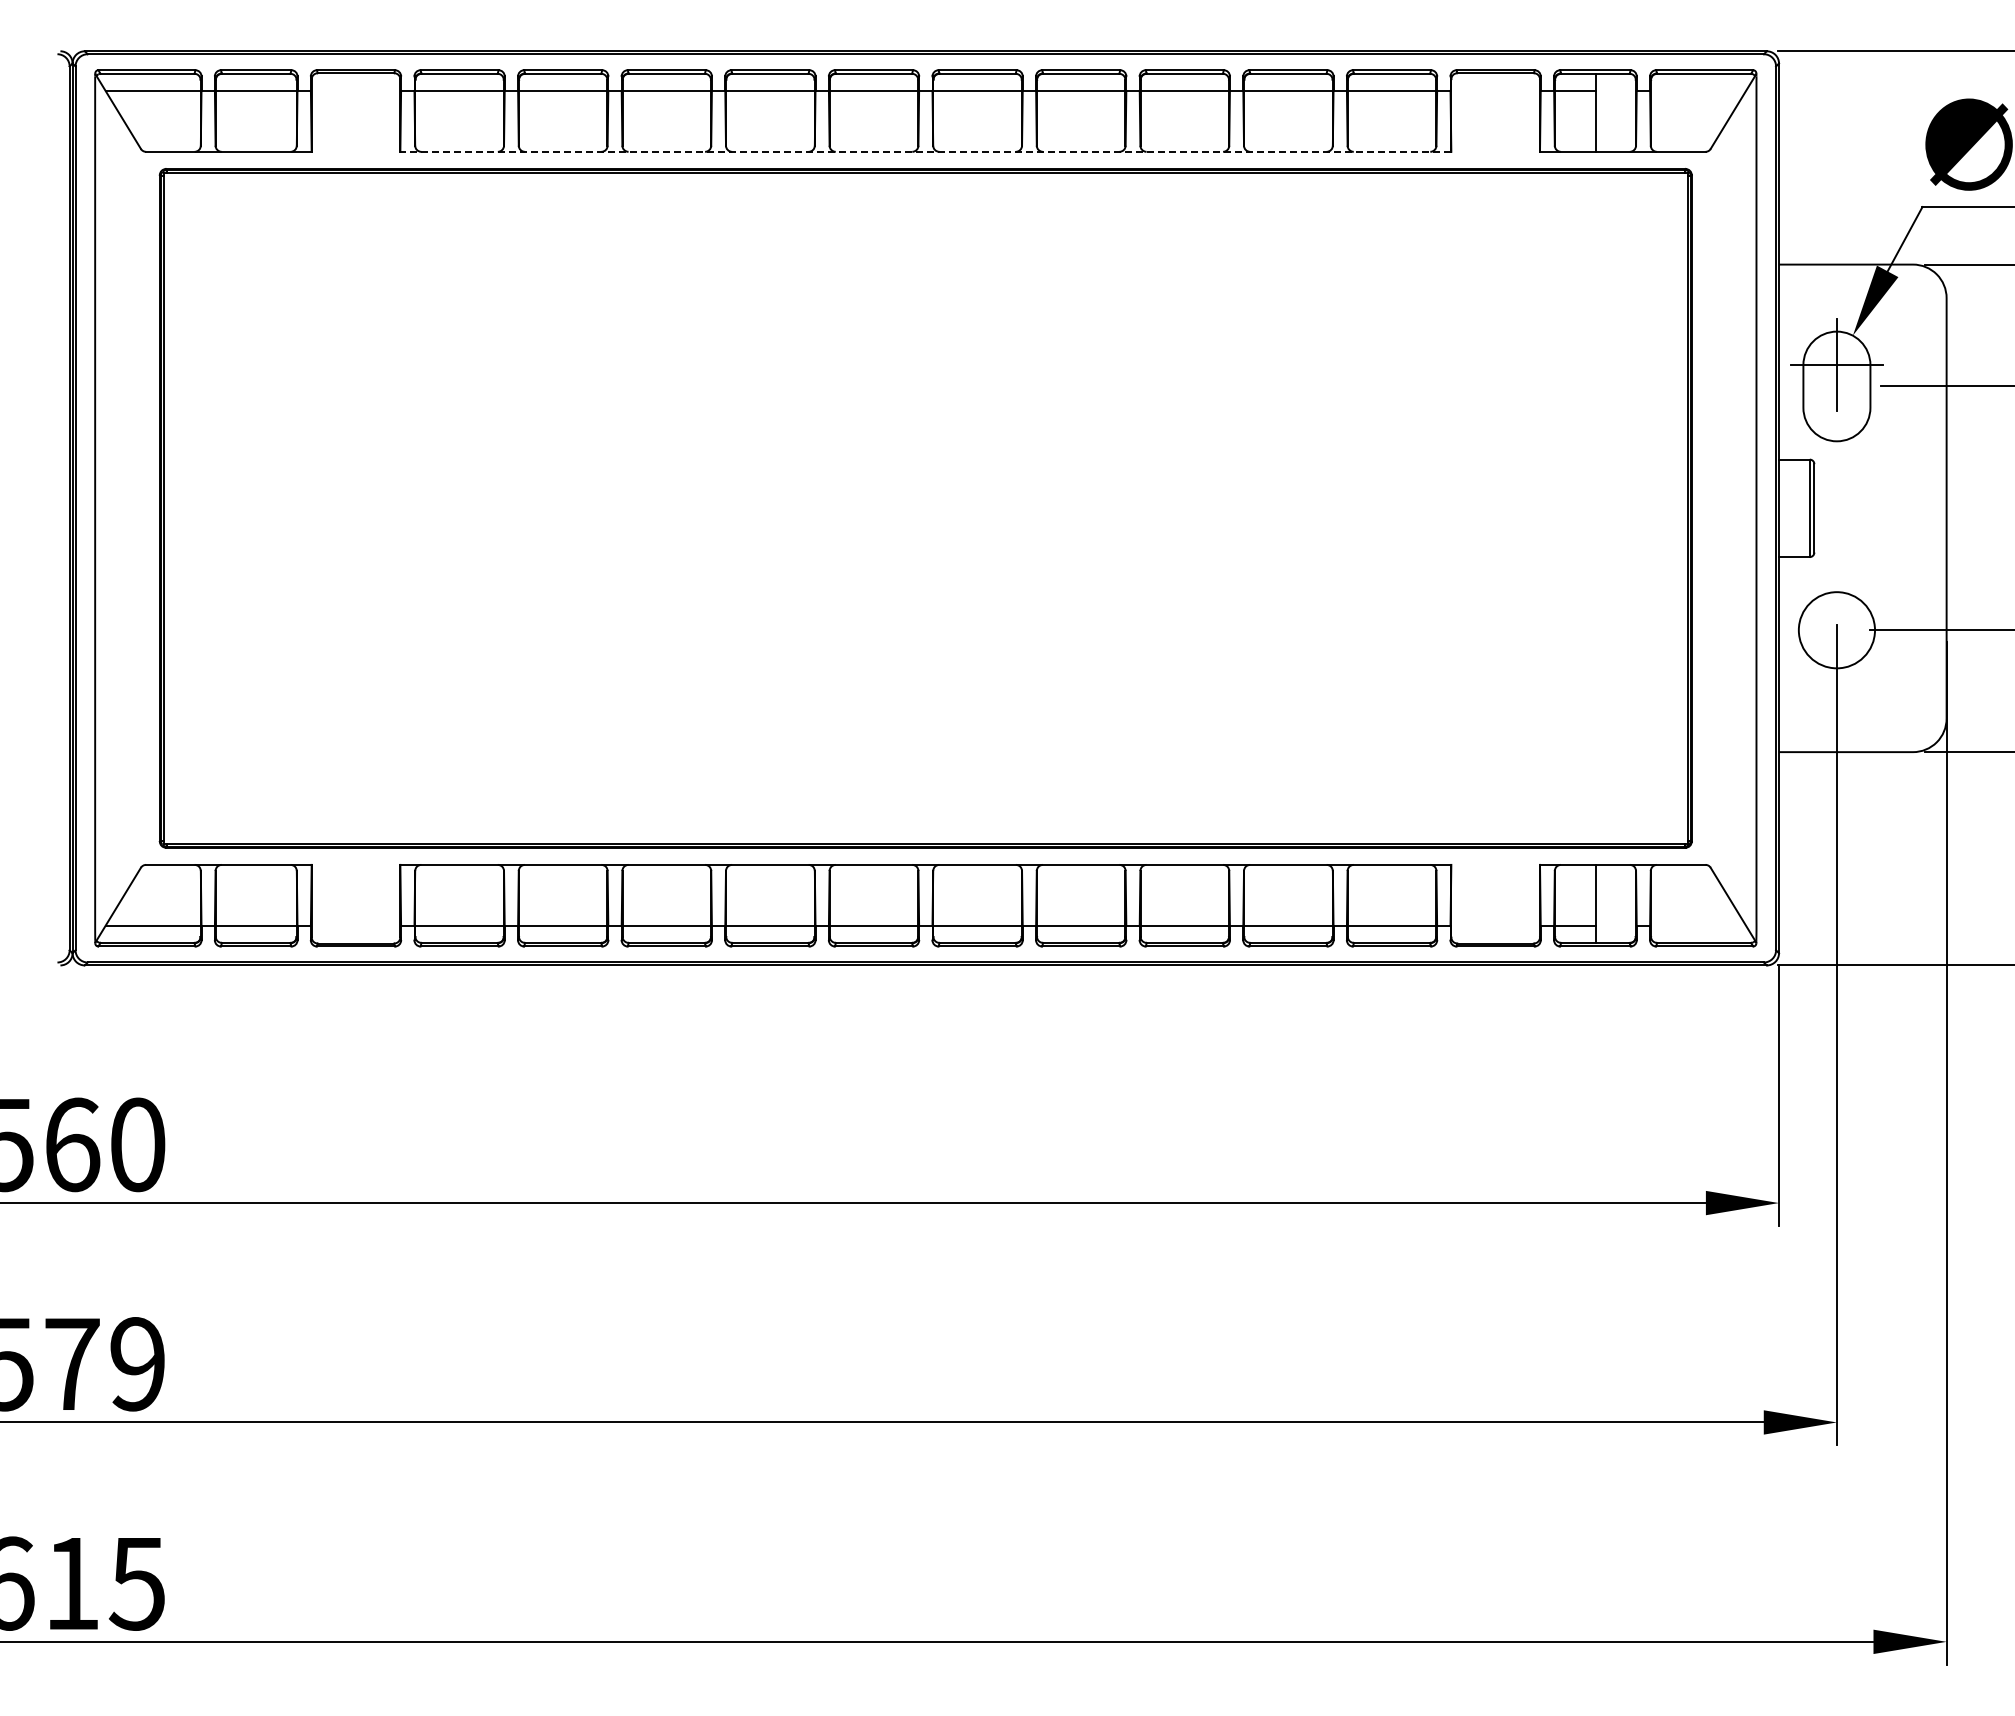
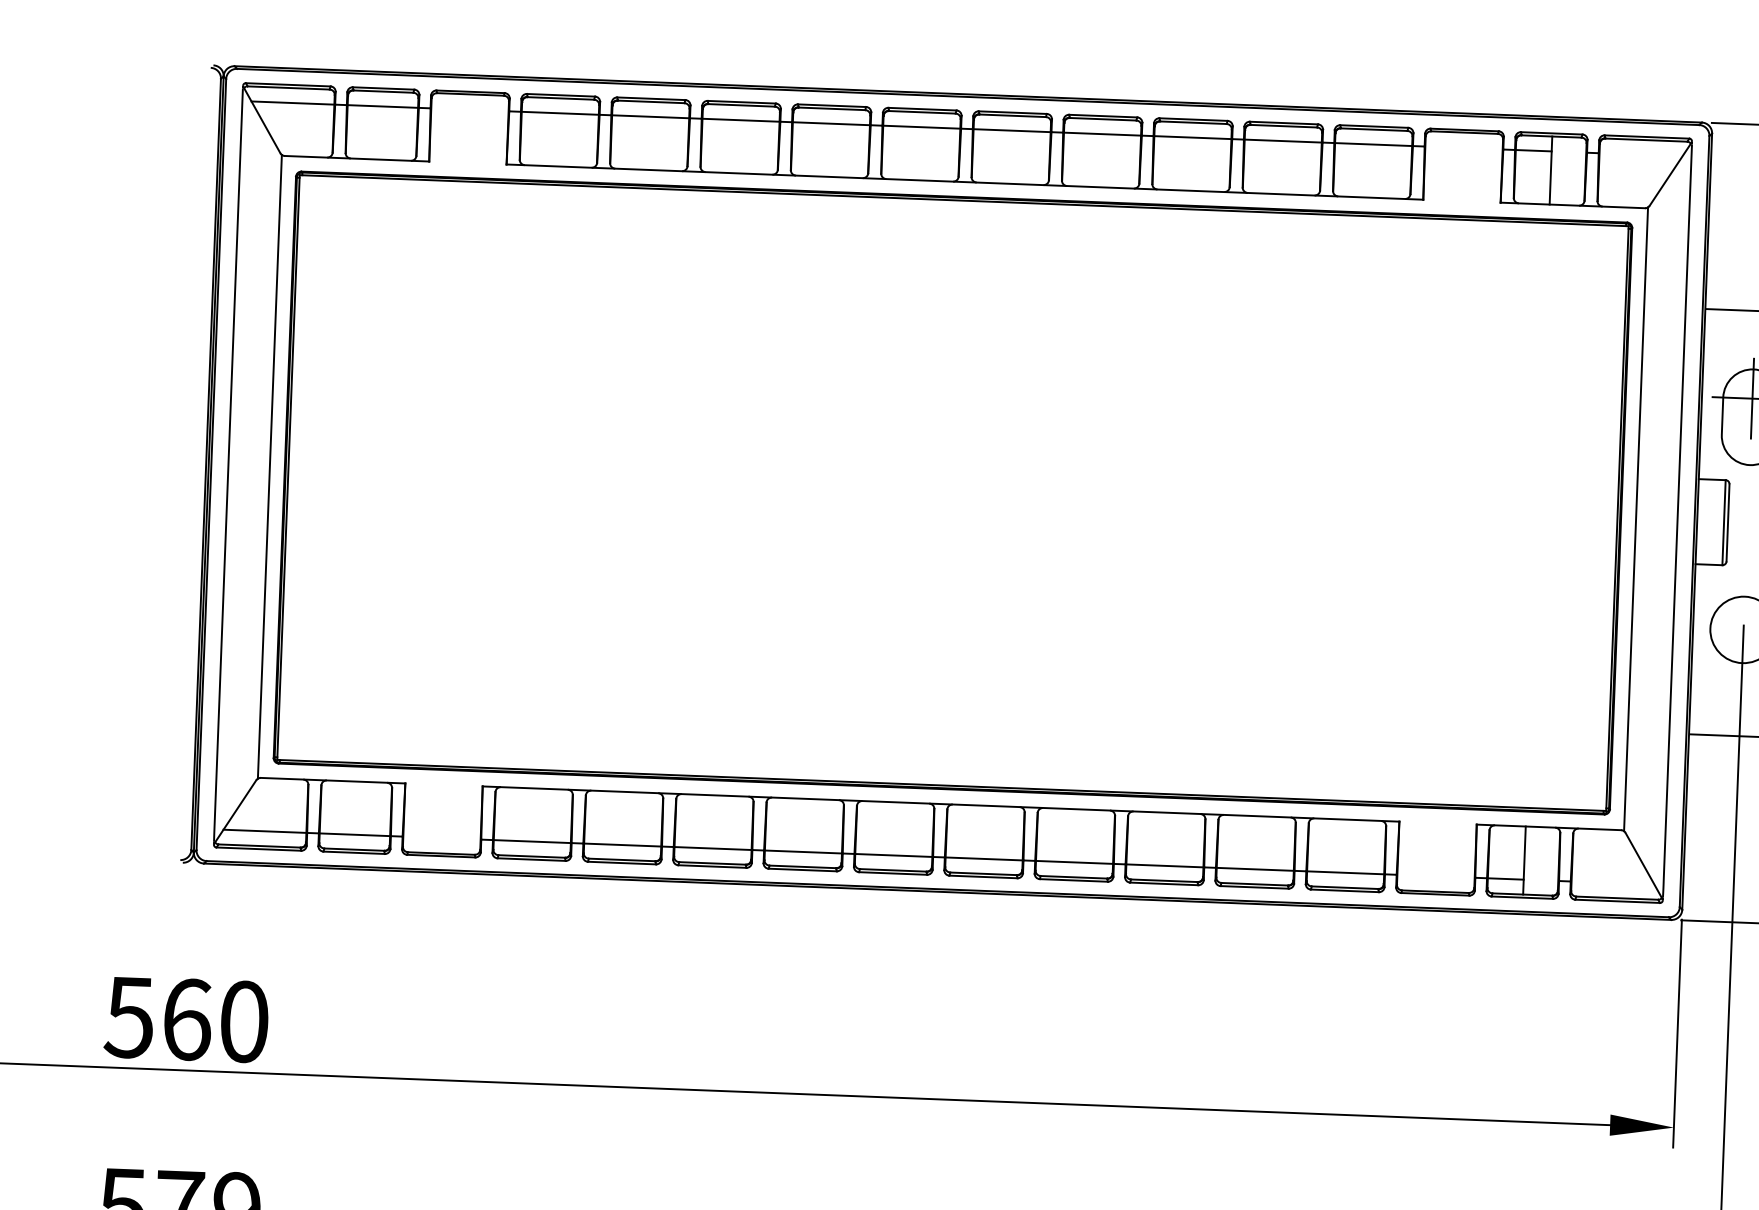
line: (925, 151) -> (964, 181), dashed -> solid
line: (142, 507) -> (269, 466), added
line: (1708, 507) -> (1635, 518), added

